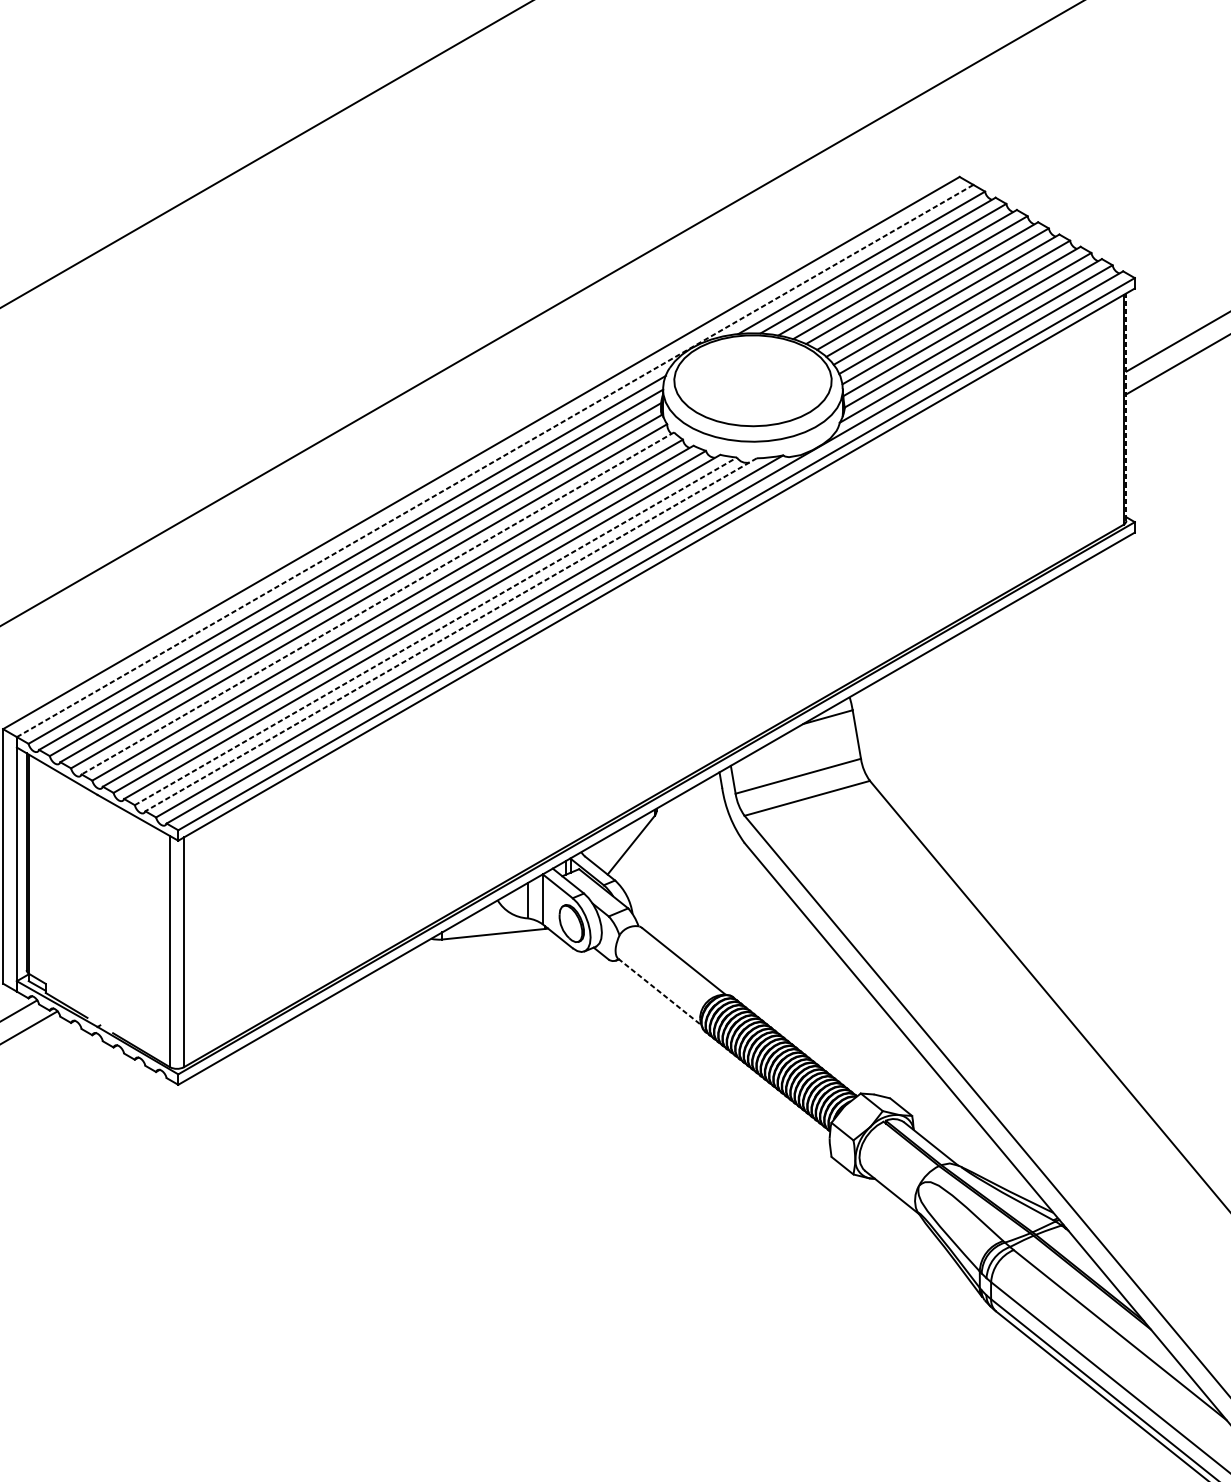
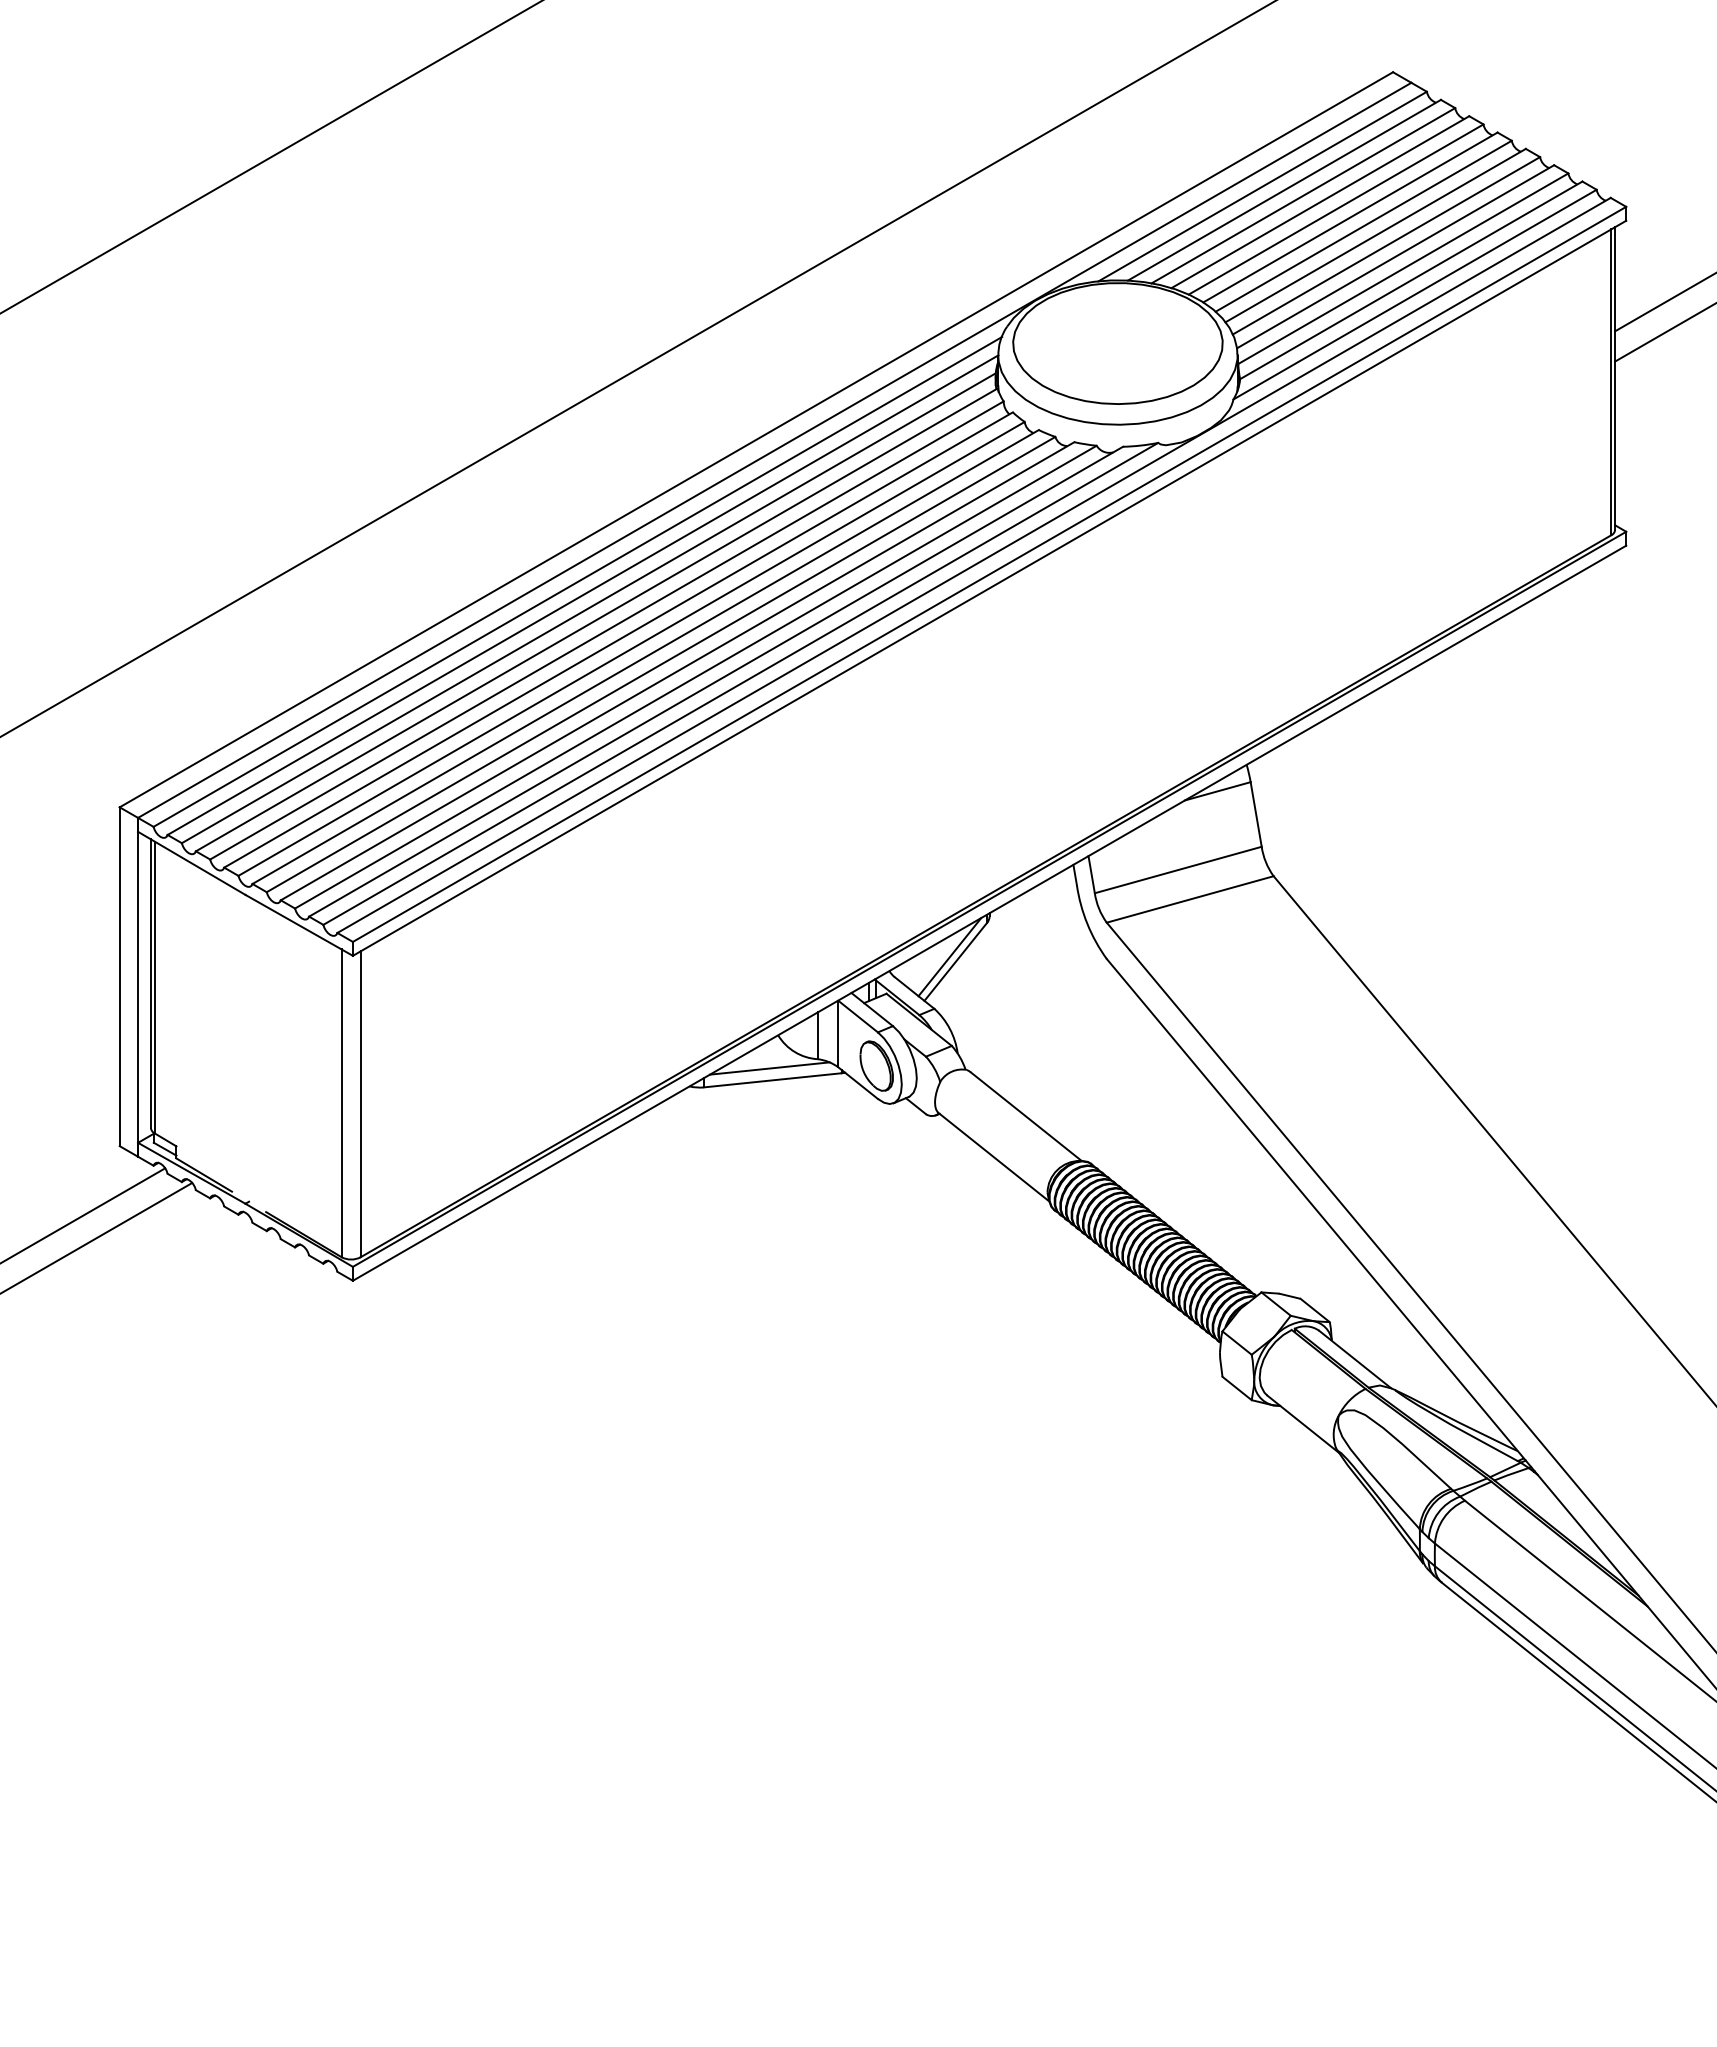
line: (1126, 407) -> (1615, 378), dashed -> solid
line: (495, 461) -> (775, 450), dashed -> solid
line: (377, 603) -> (618, 640), dashed -> solid
line: (435, 631) -> (695, 677), dashed -> solid
line: (451, 634) -> (716, 681), dashed -> solid
line: (626, 841) -> (949, 957), added
line: (491, 925) -> (769, 1068), added
line: (659, 992) -> (993, 1157), dashed -> solid

